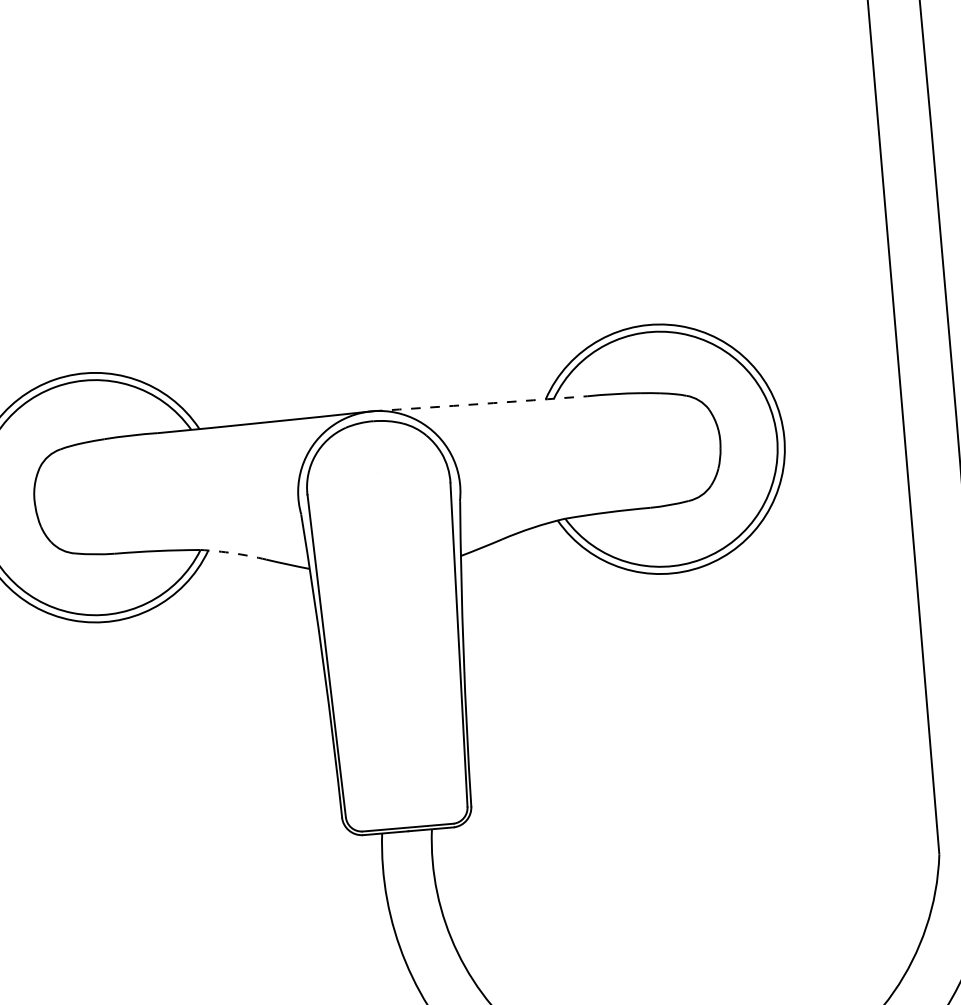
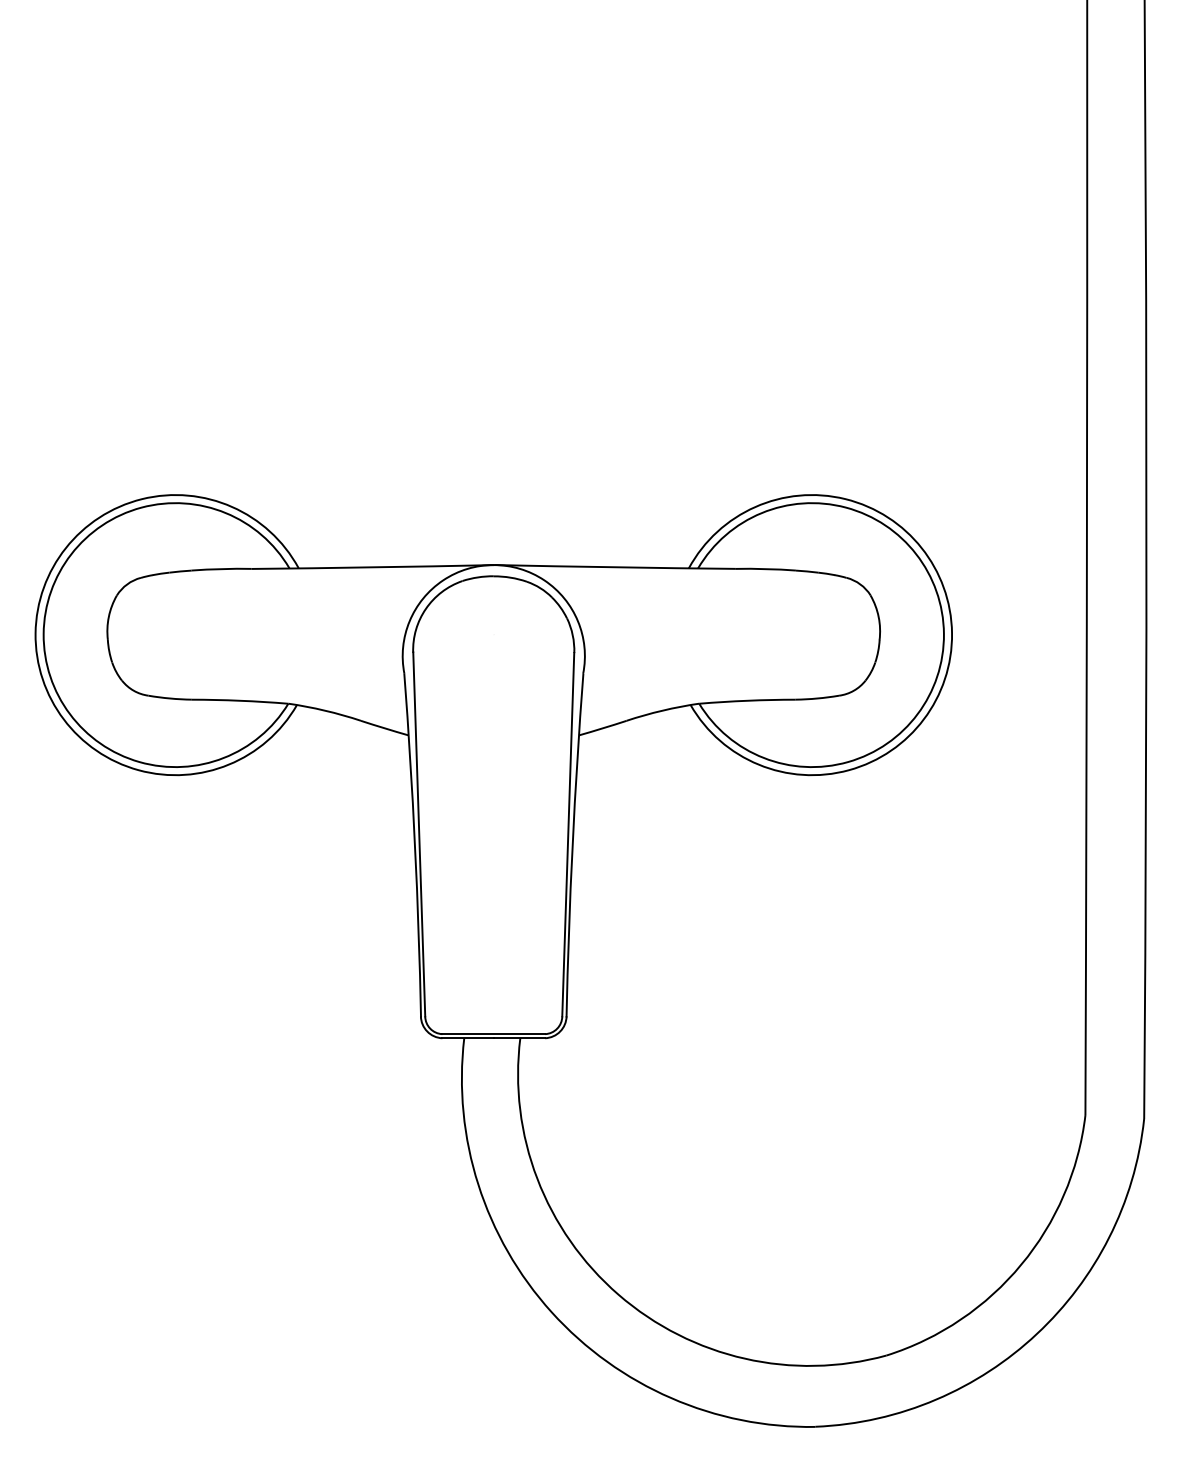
arc: (480, 404) -> (615, 567), dashed -> solid
arc: (234, 553) -> (325, 710), dashed -> solid

